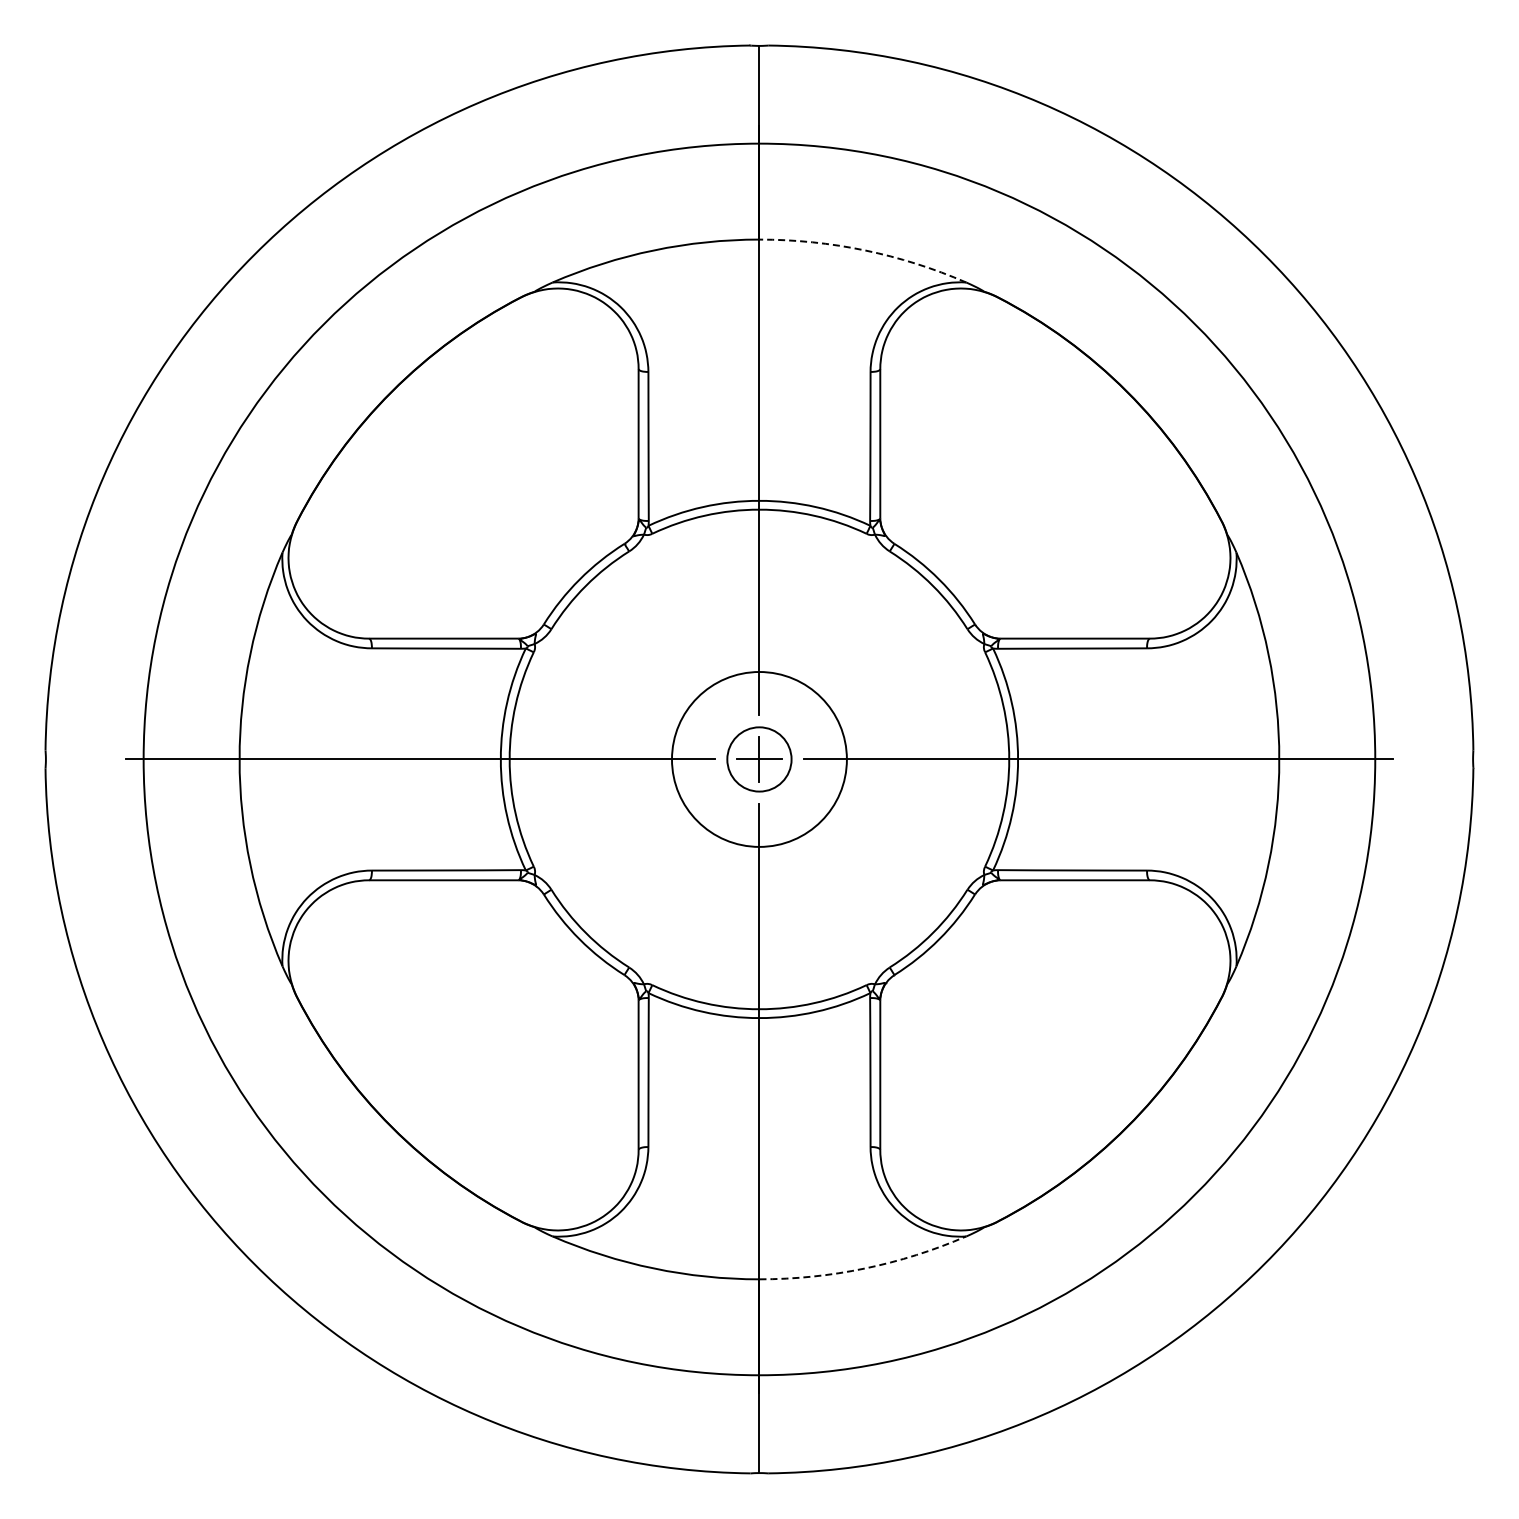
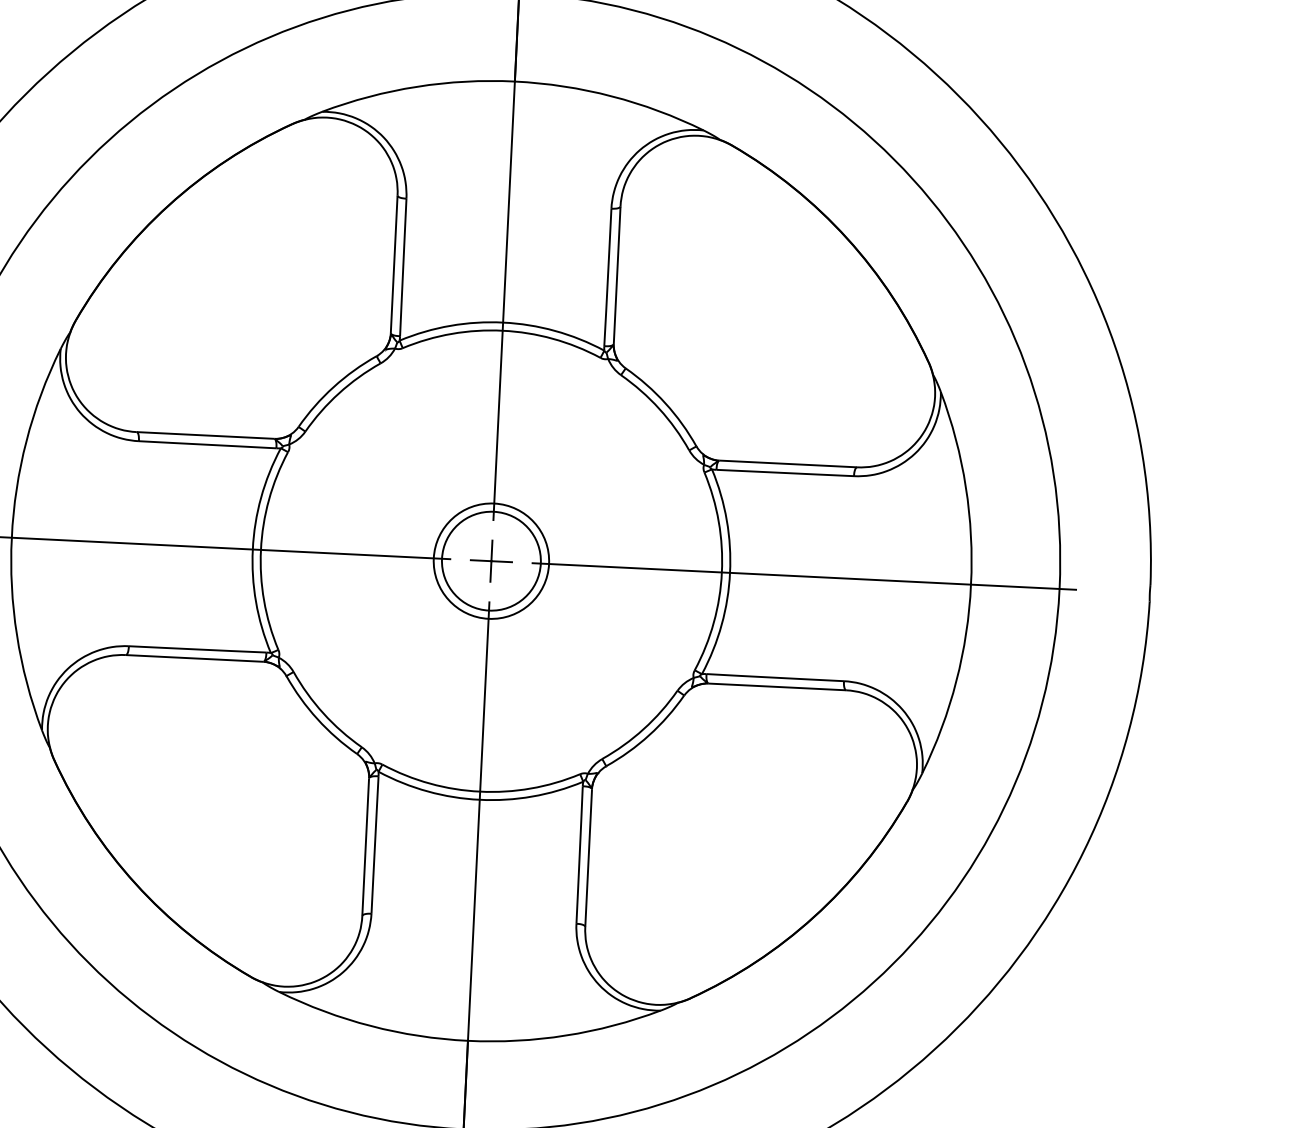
arc: (865, 250) -> (612, 96), dashed -> solid
circle: (758, 758) -> (490, 560), size x0.71
circle: (759, 759) -> (491, 561), size x1.67
arc: (865, 1268) -> (566, 1035), dashed -> solid

